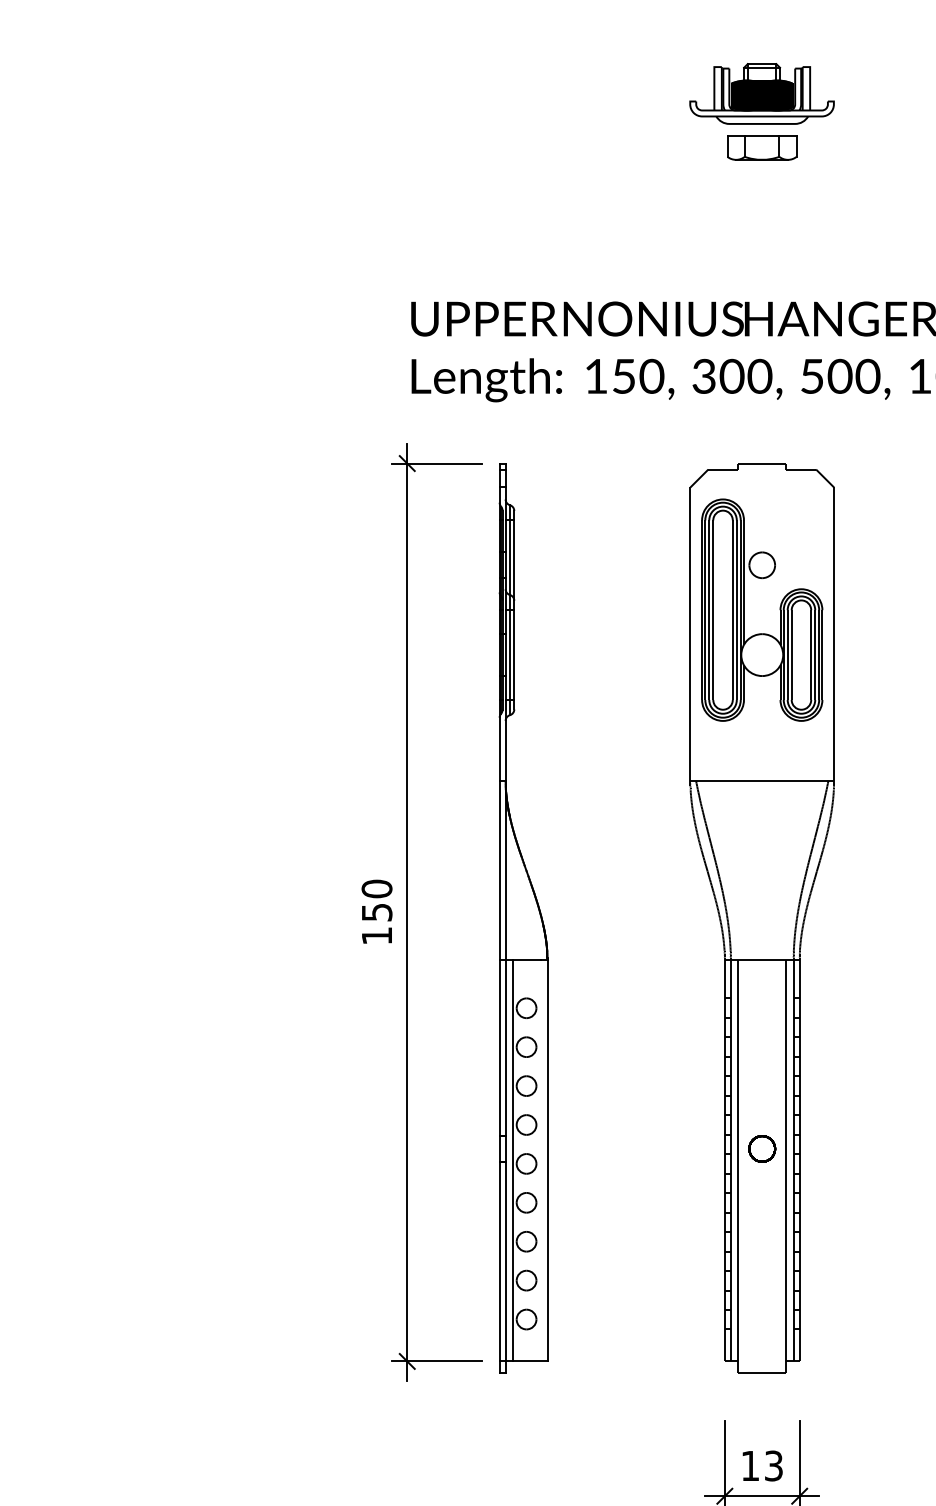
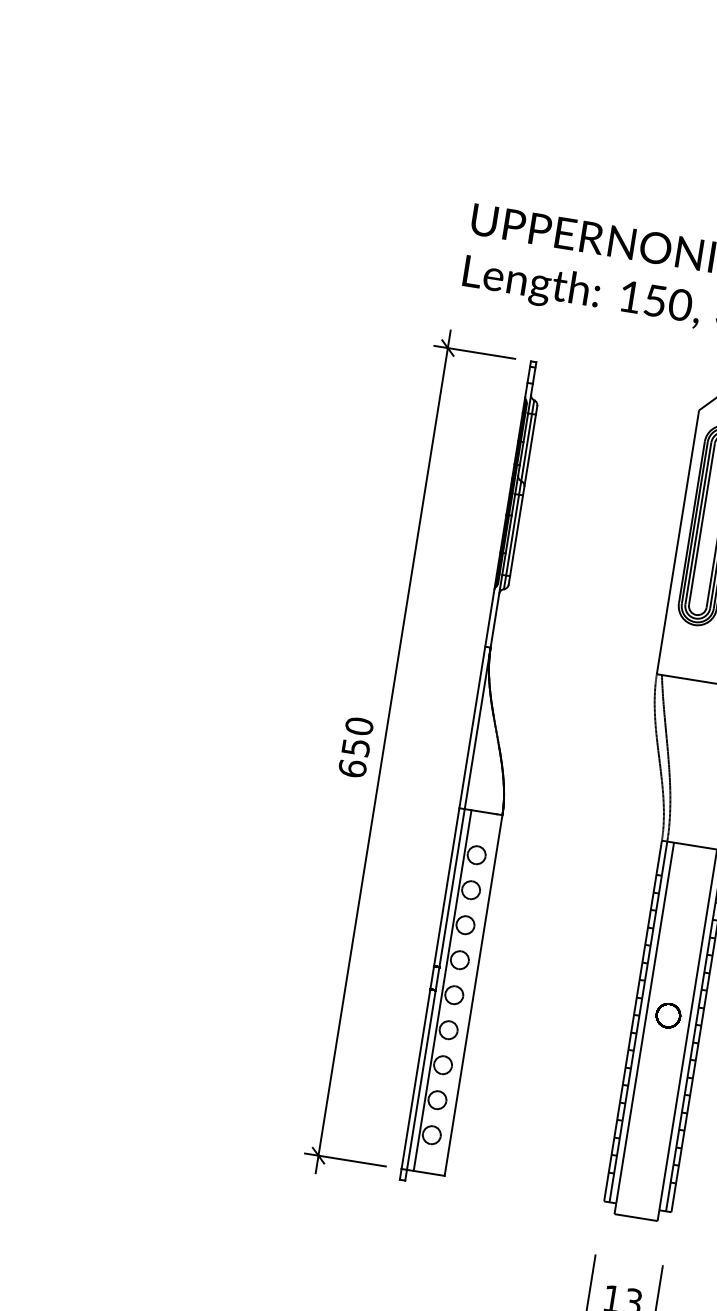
text: (376, 935) -> (352, 768), 150 -> 650

